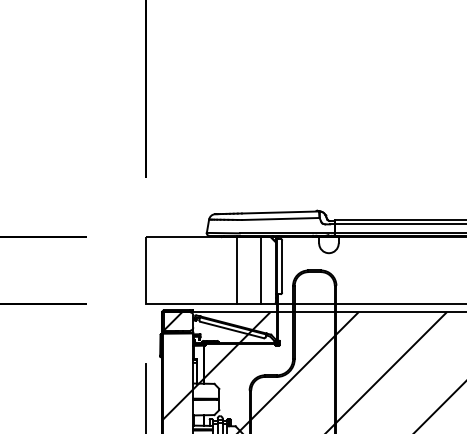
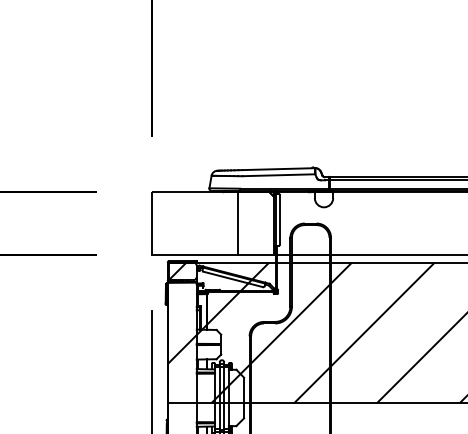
line: (260, 270) -> (259, 223), removed

